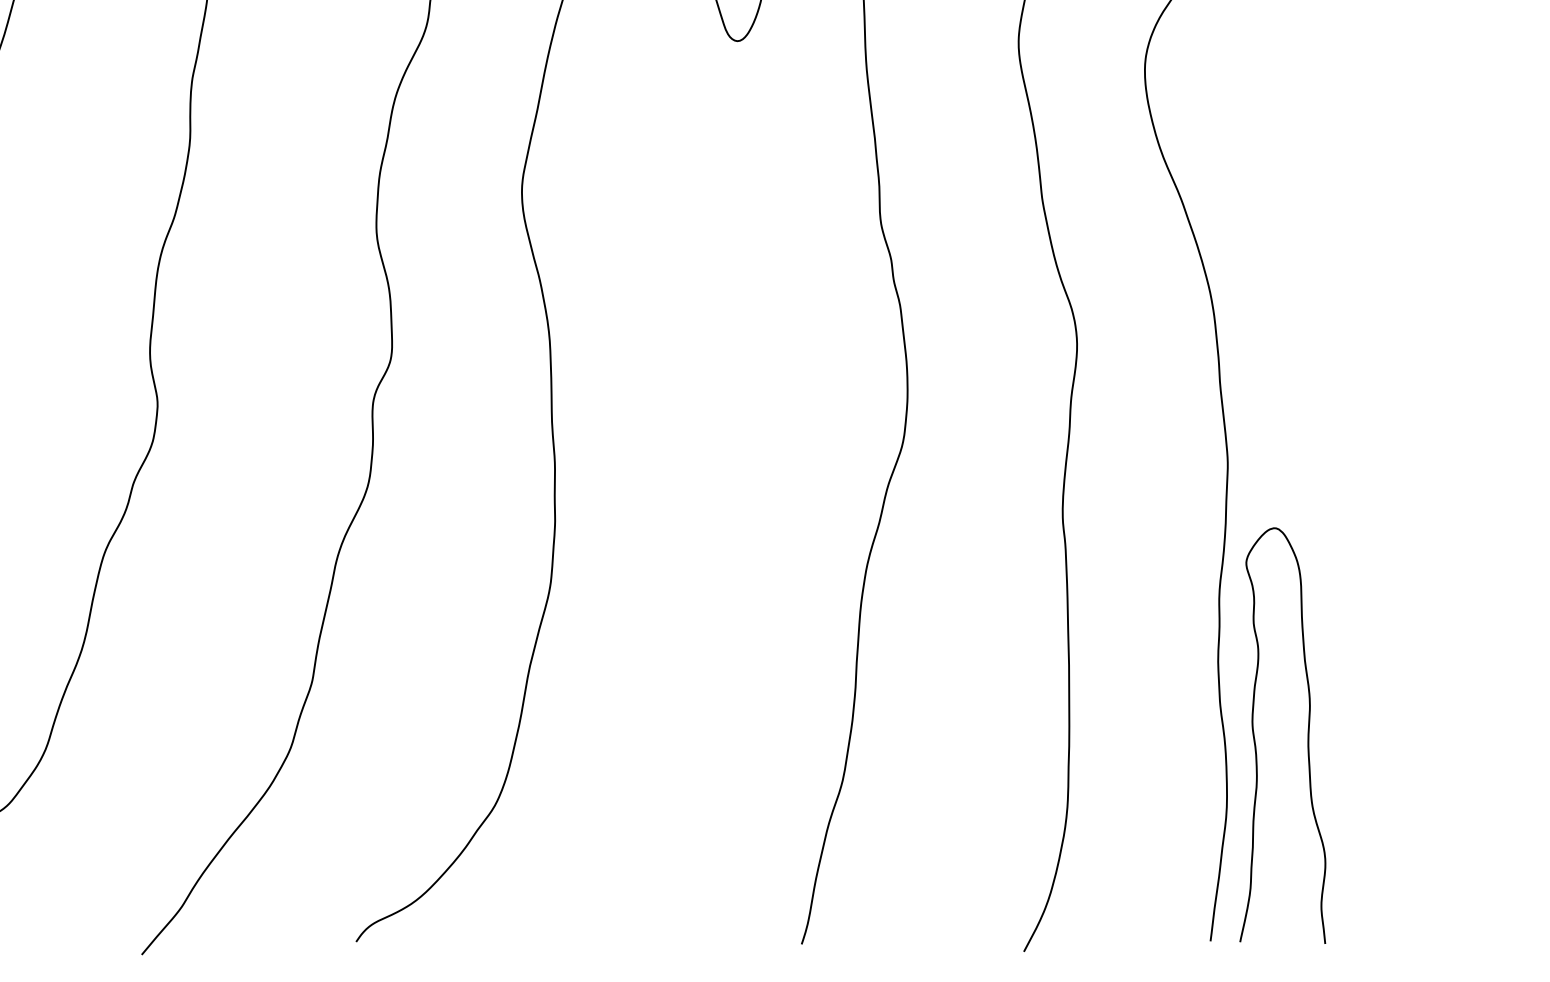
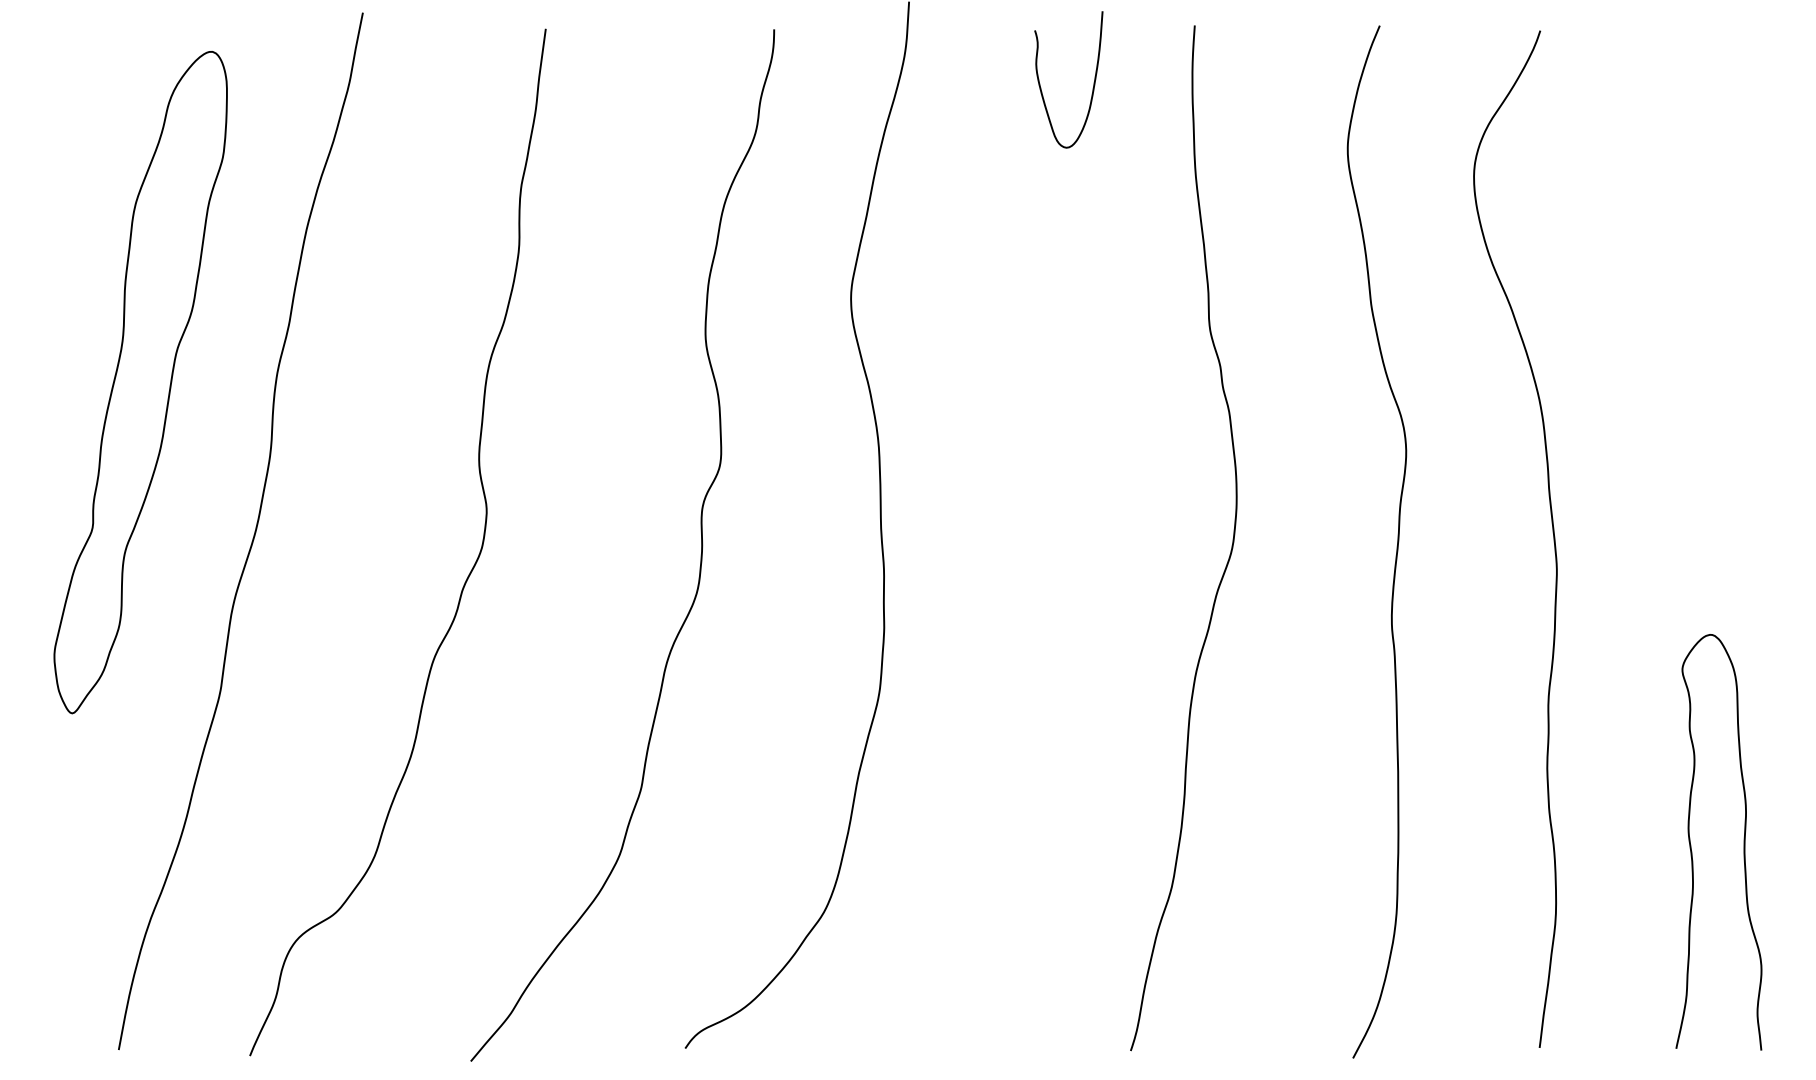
curve: (1307, 735) -> (1743, 842), moved

